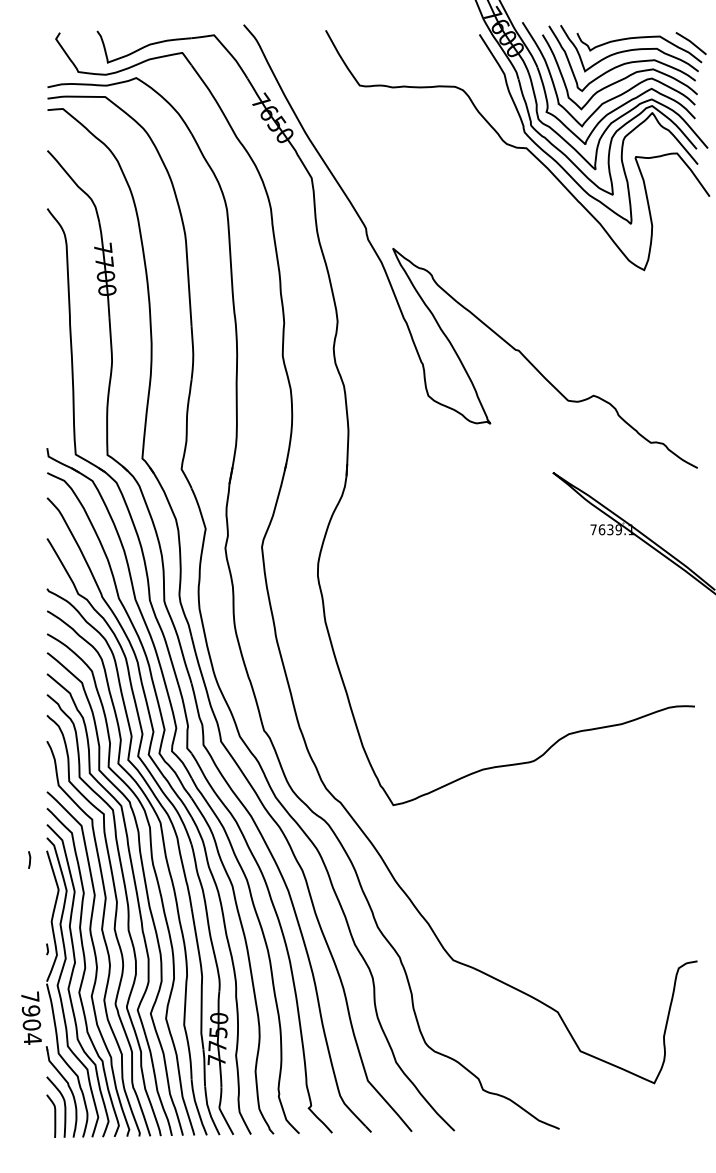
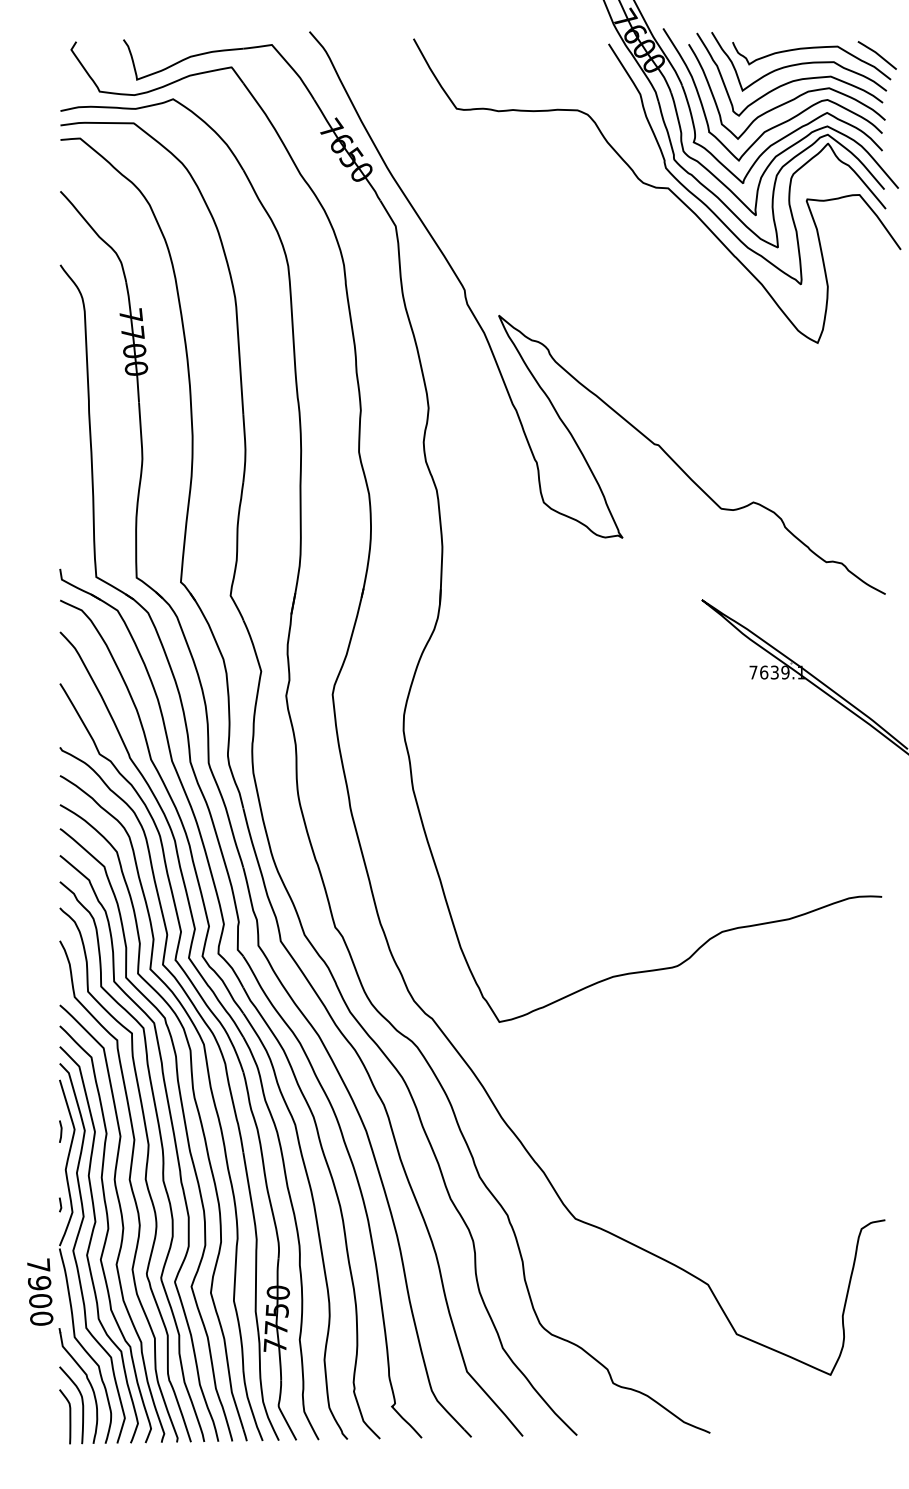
line: (29, 859) -> (60, 1131), moved
text: (32, 1038) -> (41, 1318), 7904 -> 7900

